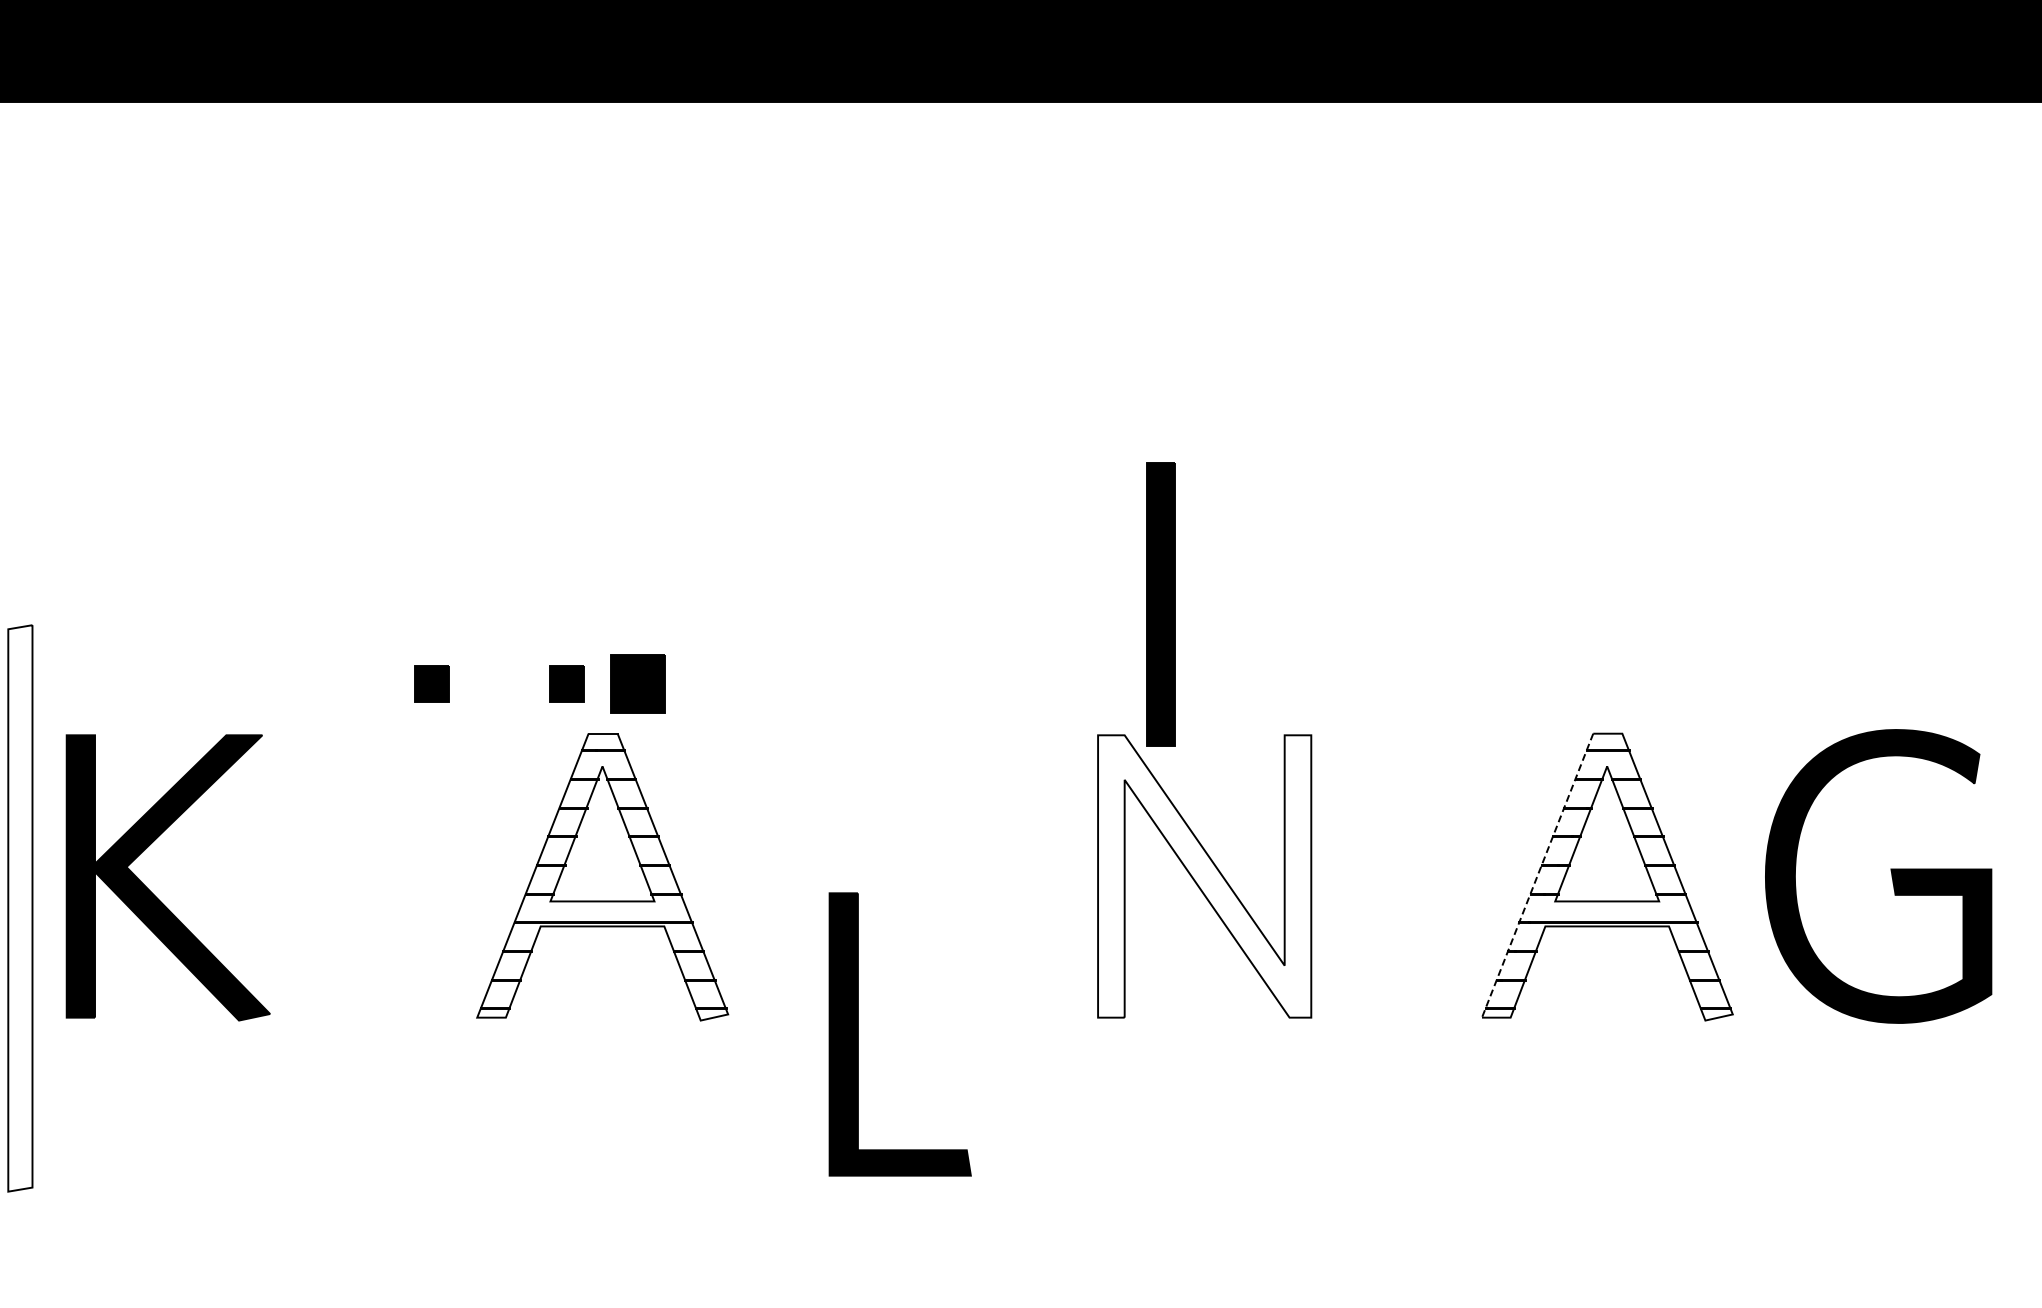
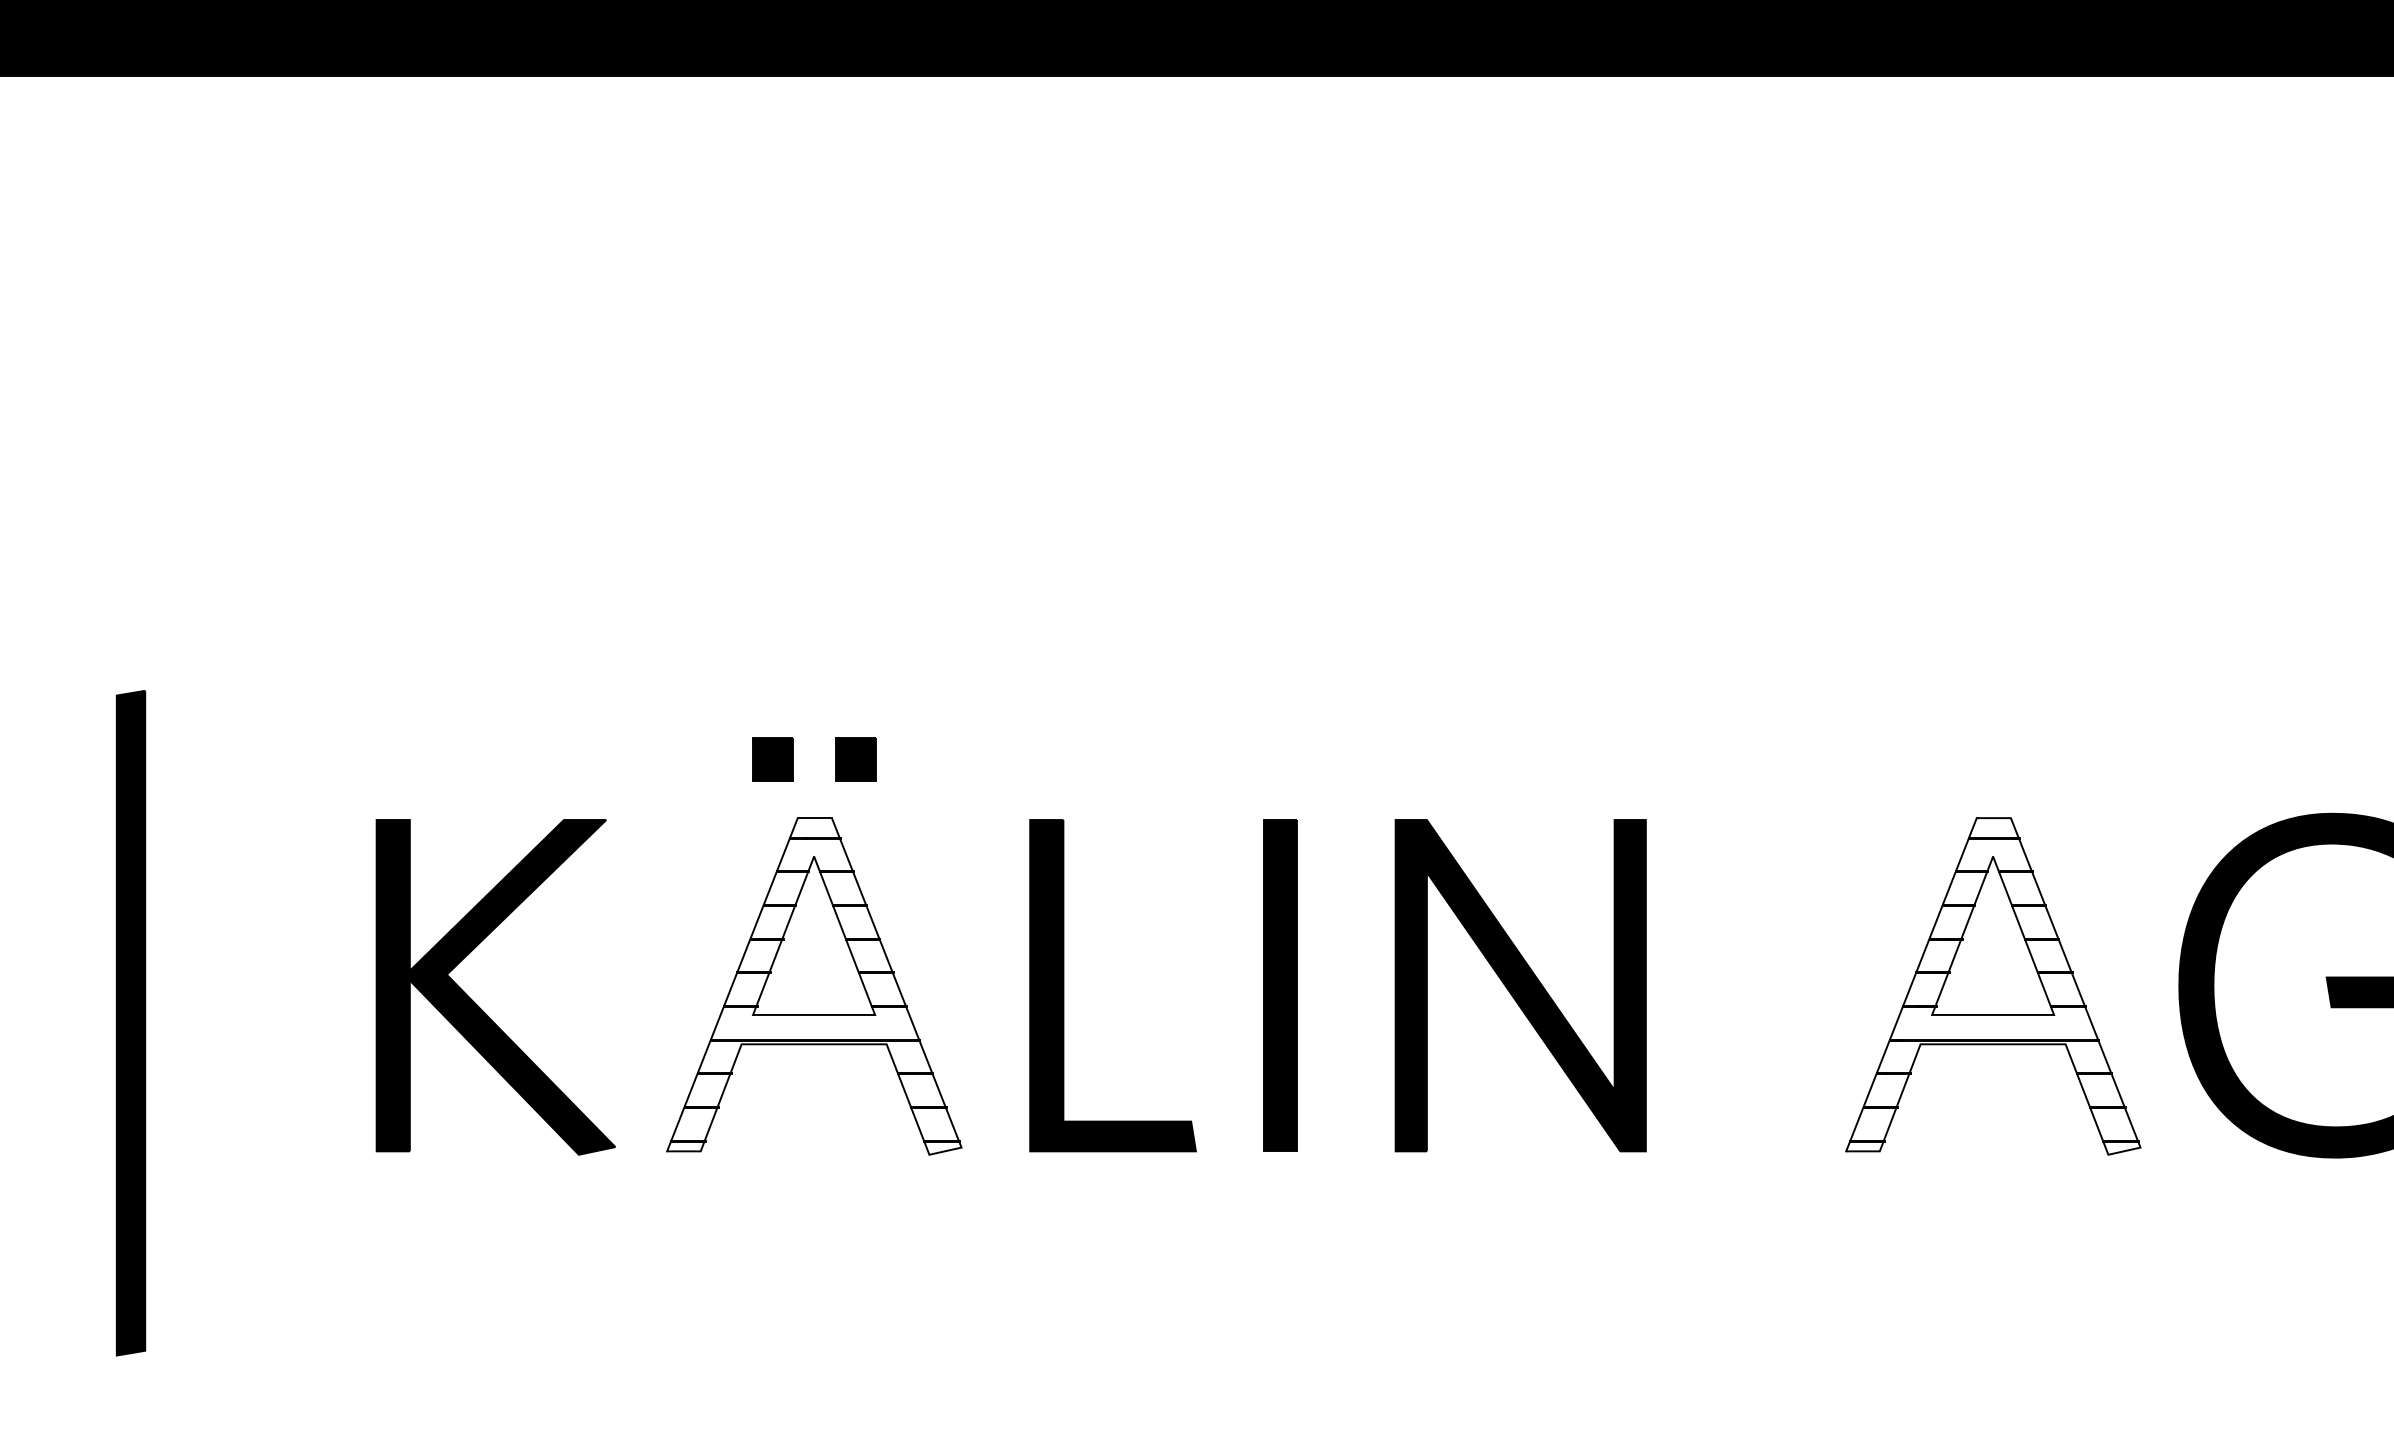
part: (1160, 604) -> (1279, 985), moved
part: (431, 683) -> (613, 759), removed
part: (637, 683) -> (855, 759), size x0.62
fill: (1204, 876) -> (1520, 985), added
line: (1537, 876) -> (1911, 985), dashed -> solid
part: (152, 892) -> (477, 1004), moved
fill: (20, 908) -> (131, 1023), added
part: (858, 1034) -> (1064, 985), moved

